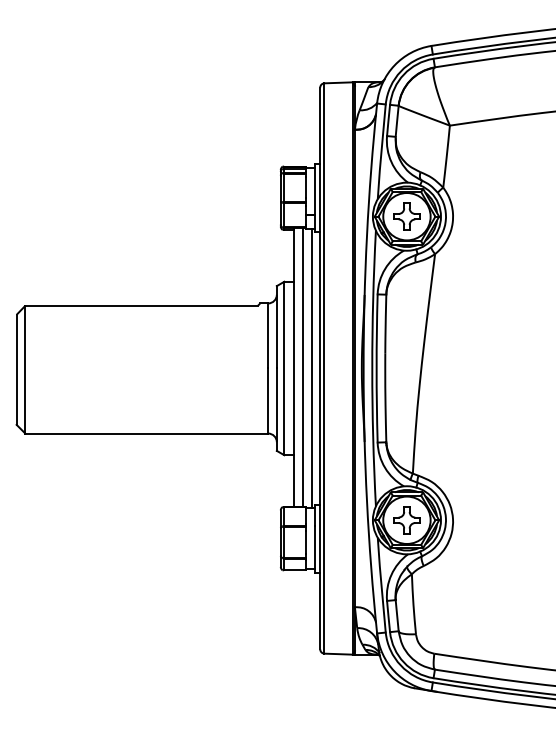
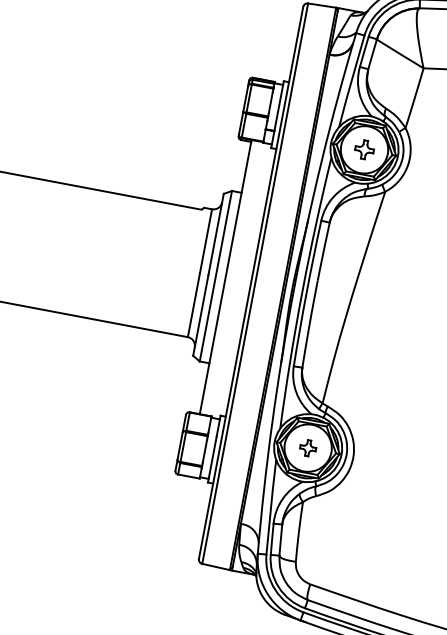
part: (406, 216) -> (364, 149), size x0.7
line: (302, 367) -> (233, 278), removed
line: (311, 368) -> (242, 281), removed
part: (406, 520) -> (307, 448), size x0.6

